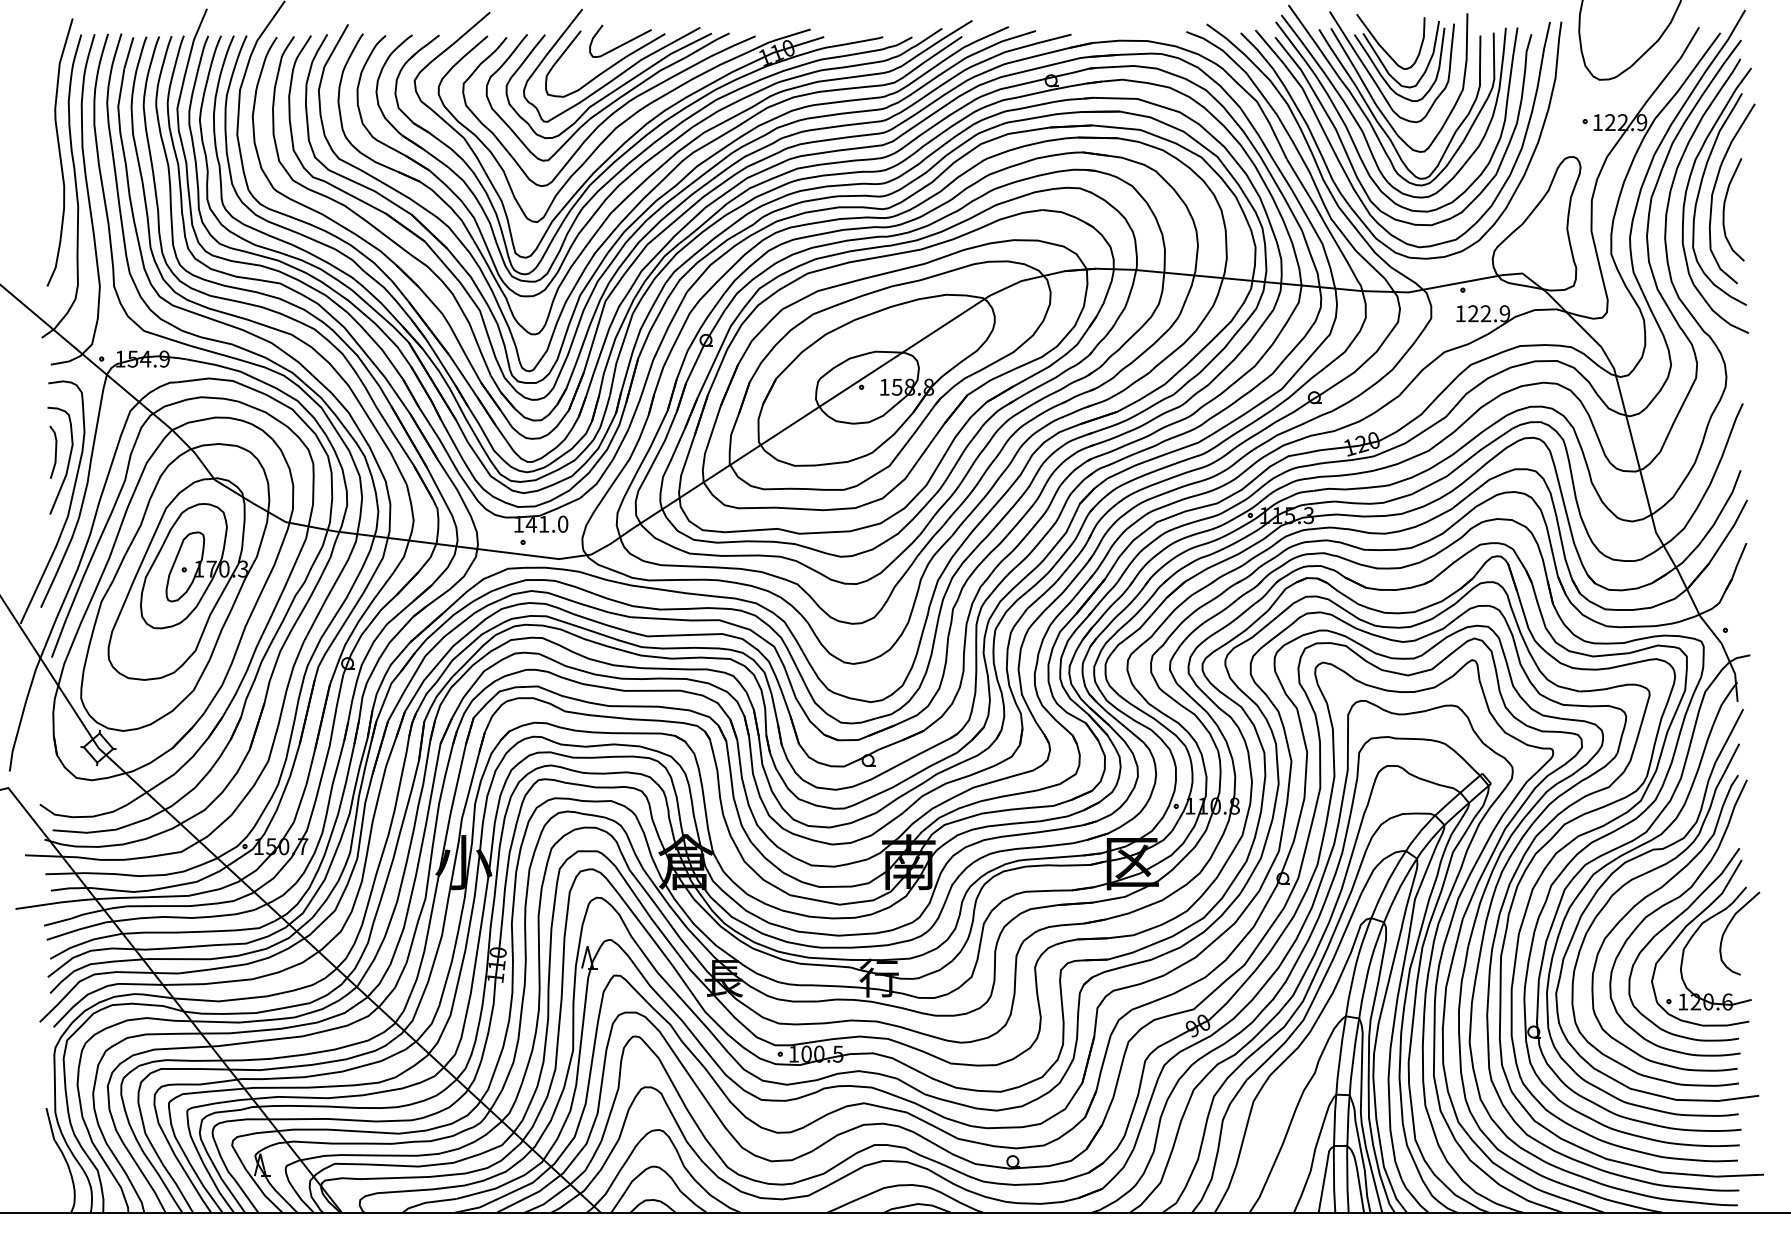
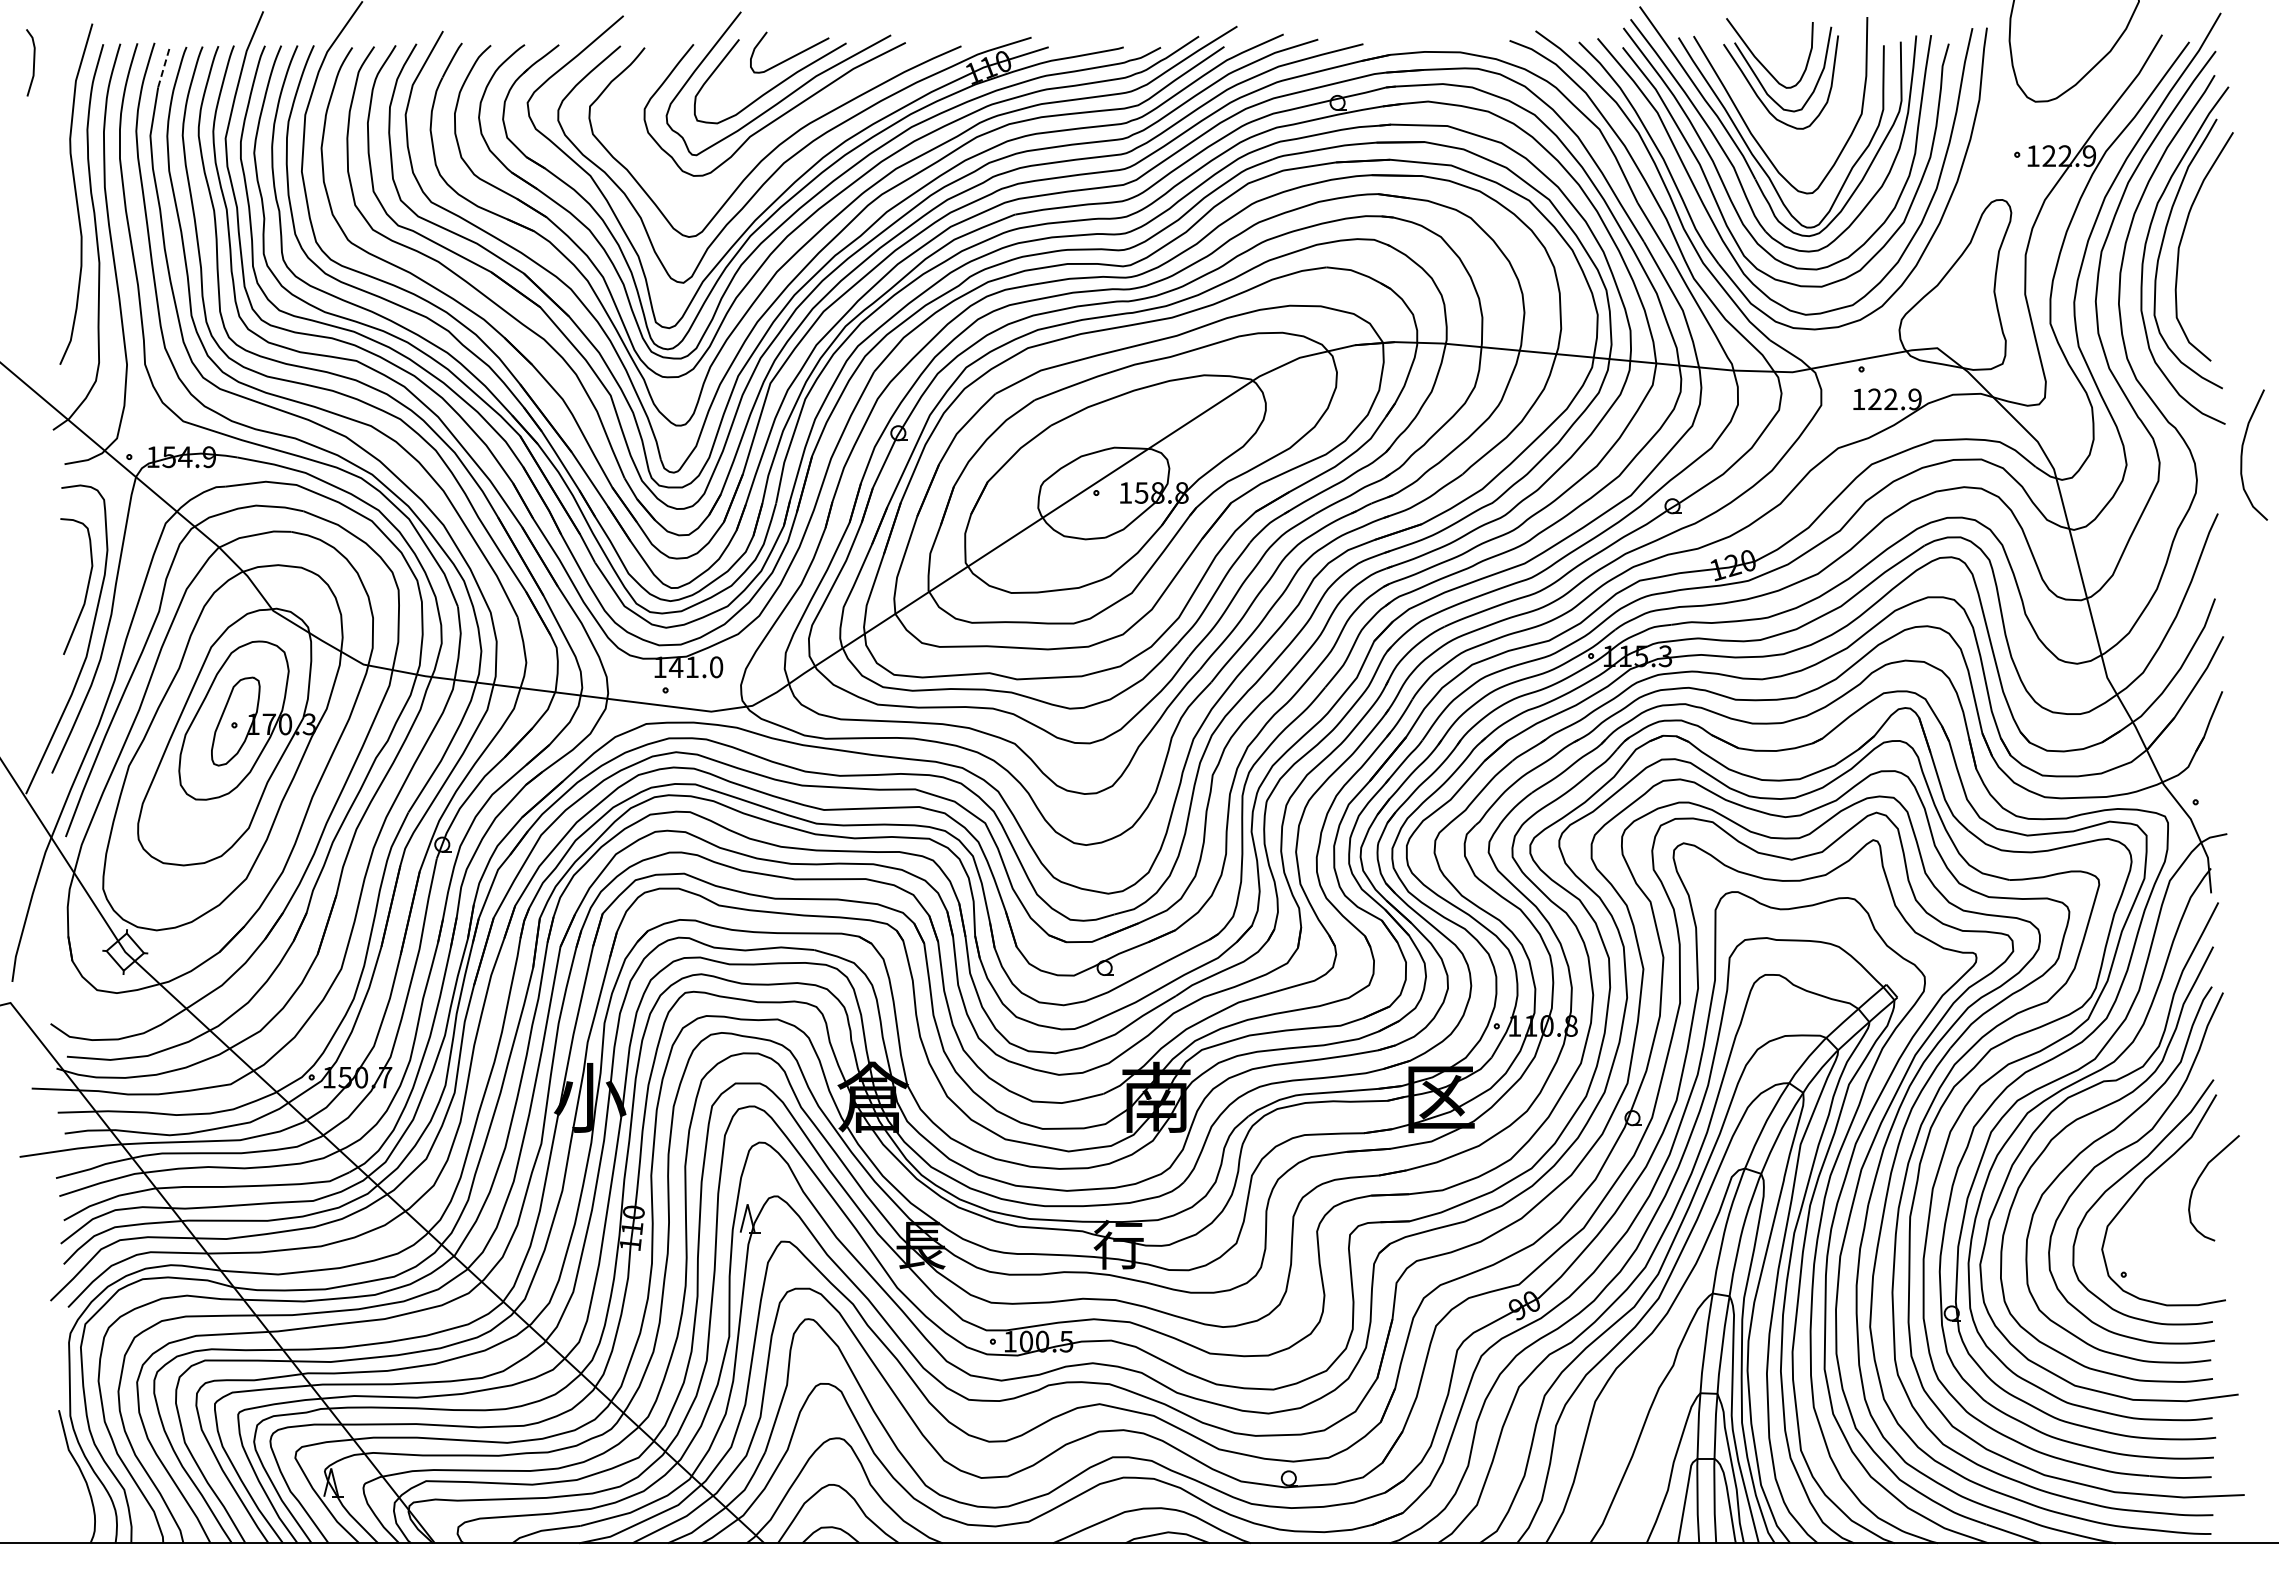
line: (128, 52) -> (163, 67), solid -> dashed
curve: (1374, 78) -> (1748, 100), removed
curve: (611, 102) -> (778, 130), removed
curve: (1724, 209) -> (2242, 454), moved
line: (55, 452) -> (33, 62), moved
part: (1695, 933) -> (2157, 1188), removed

